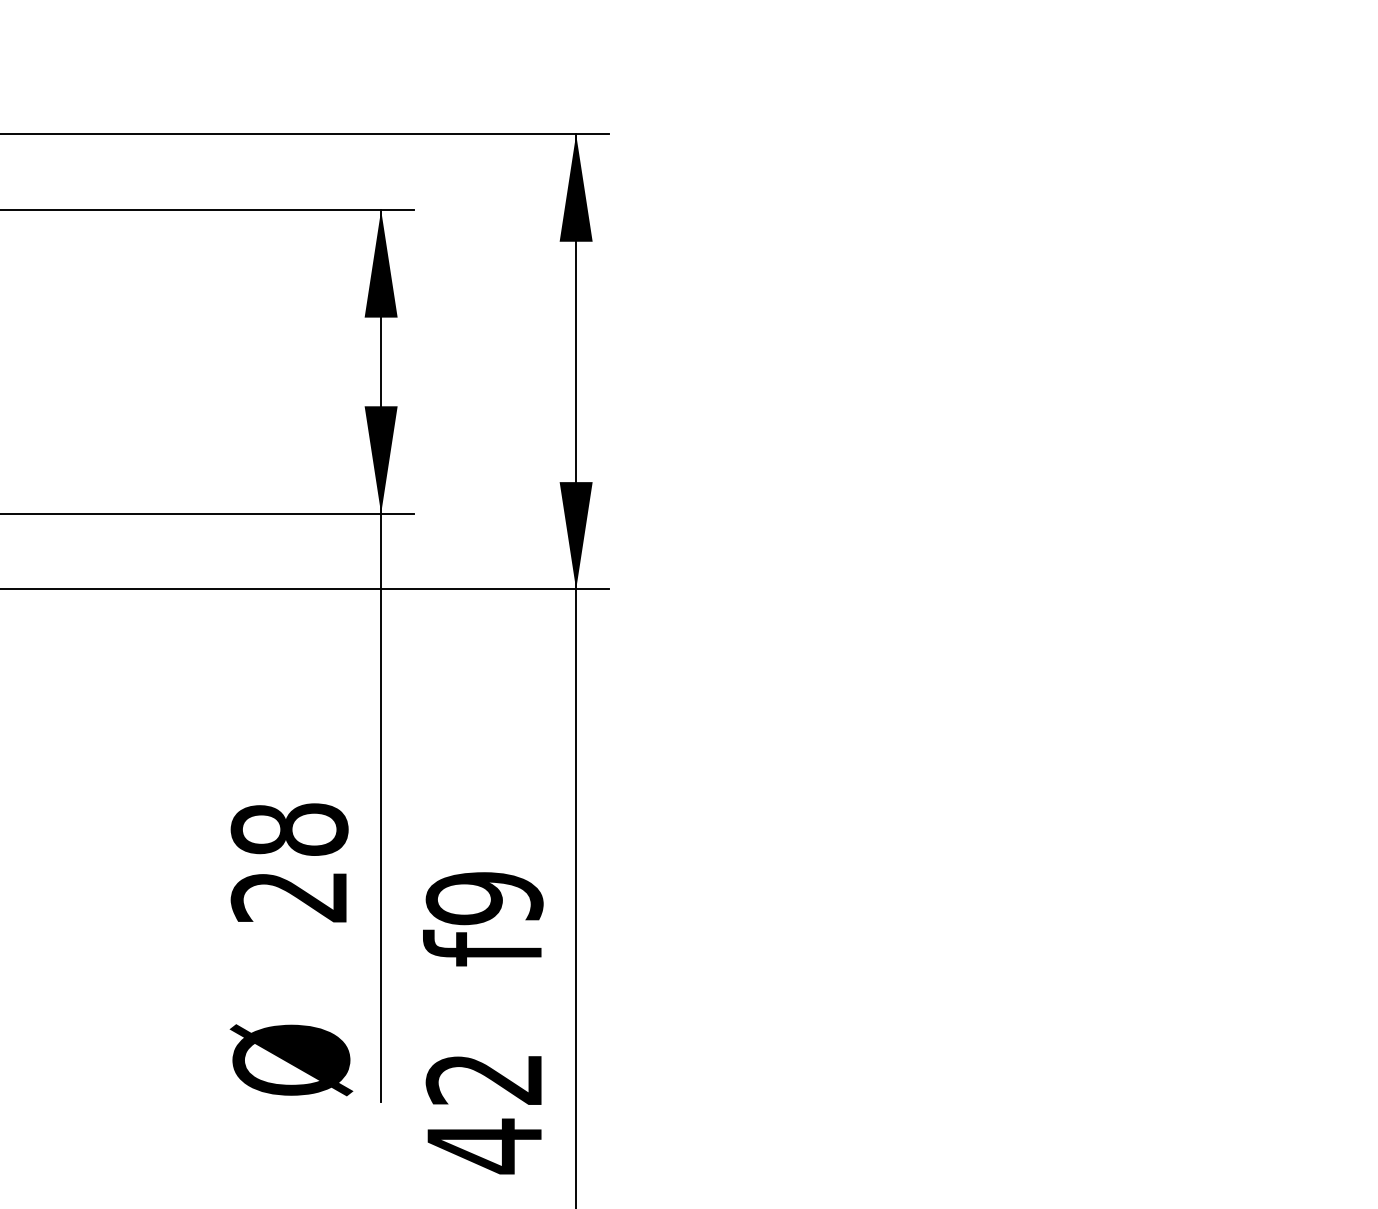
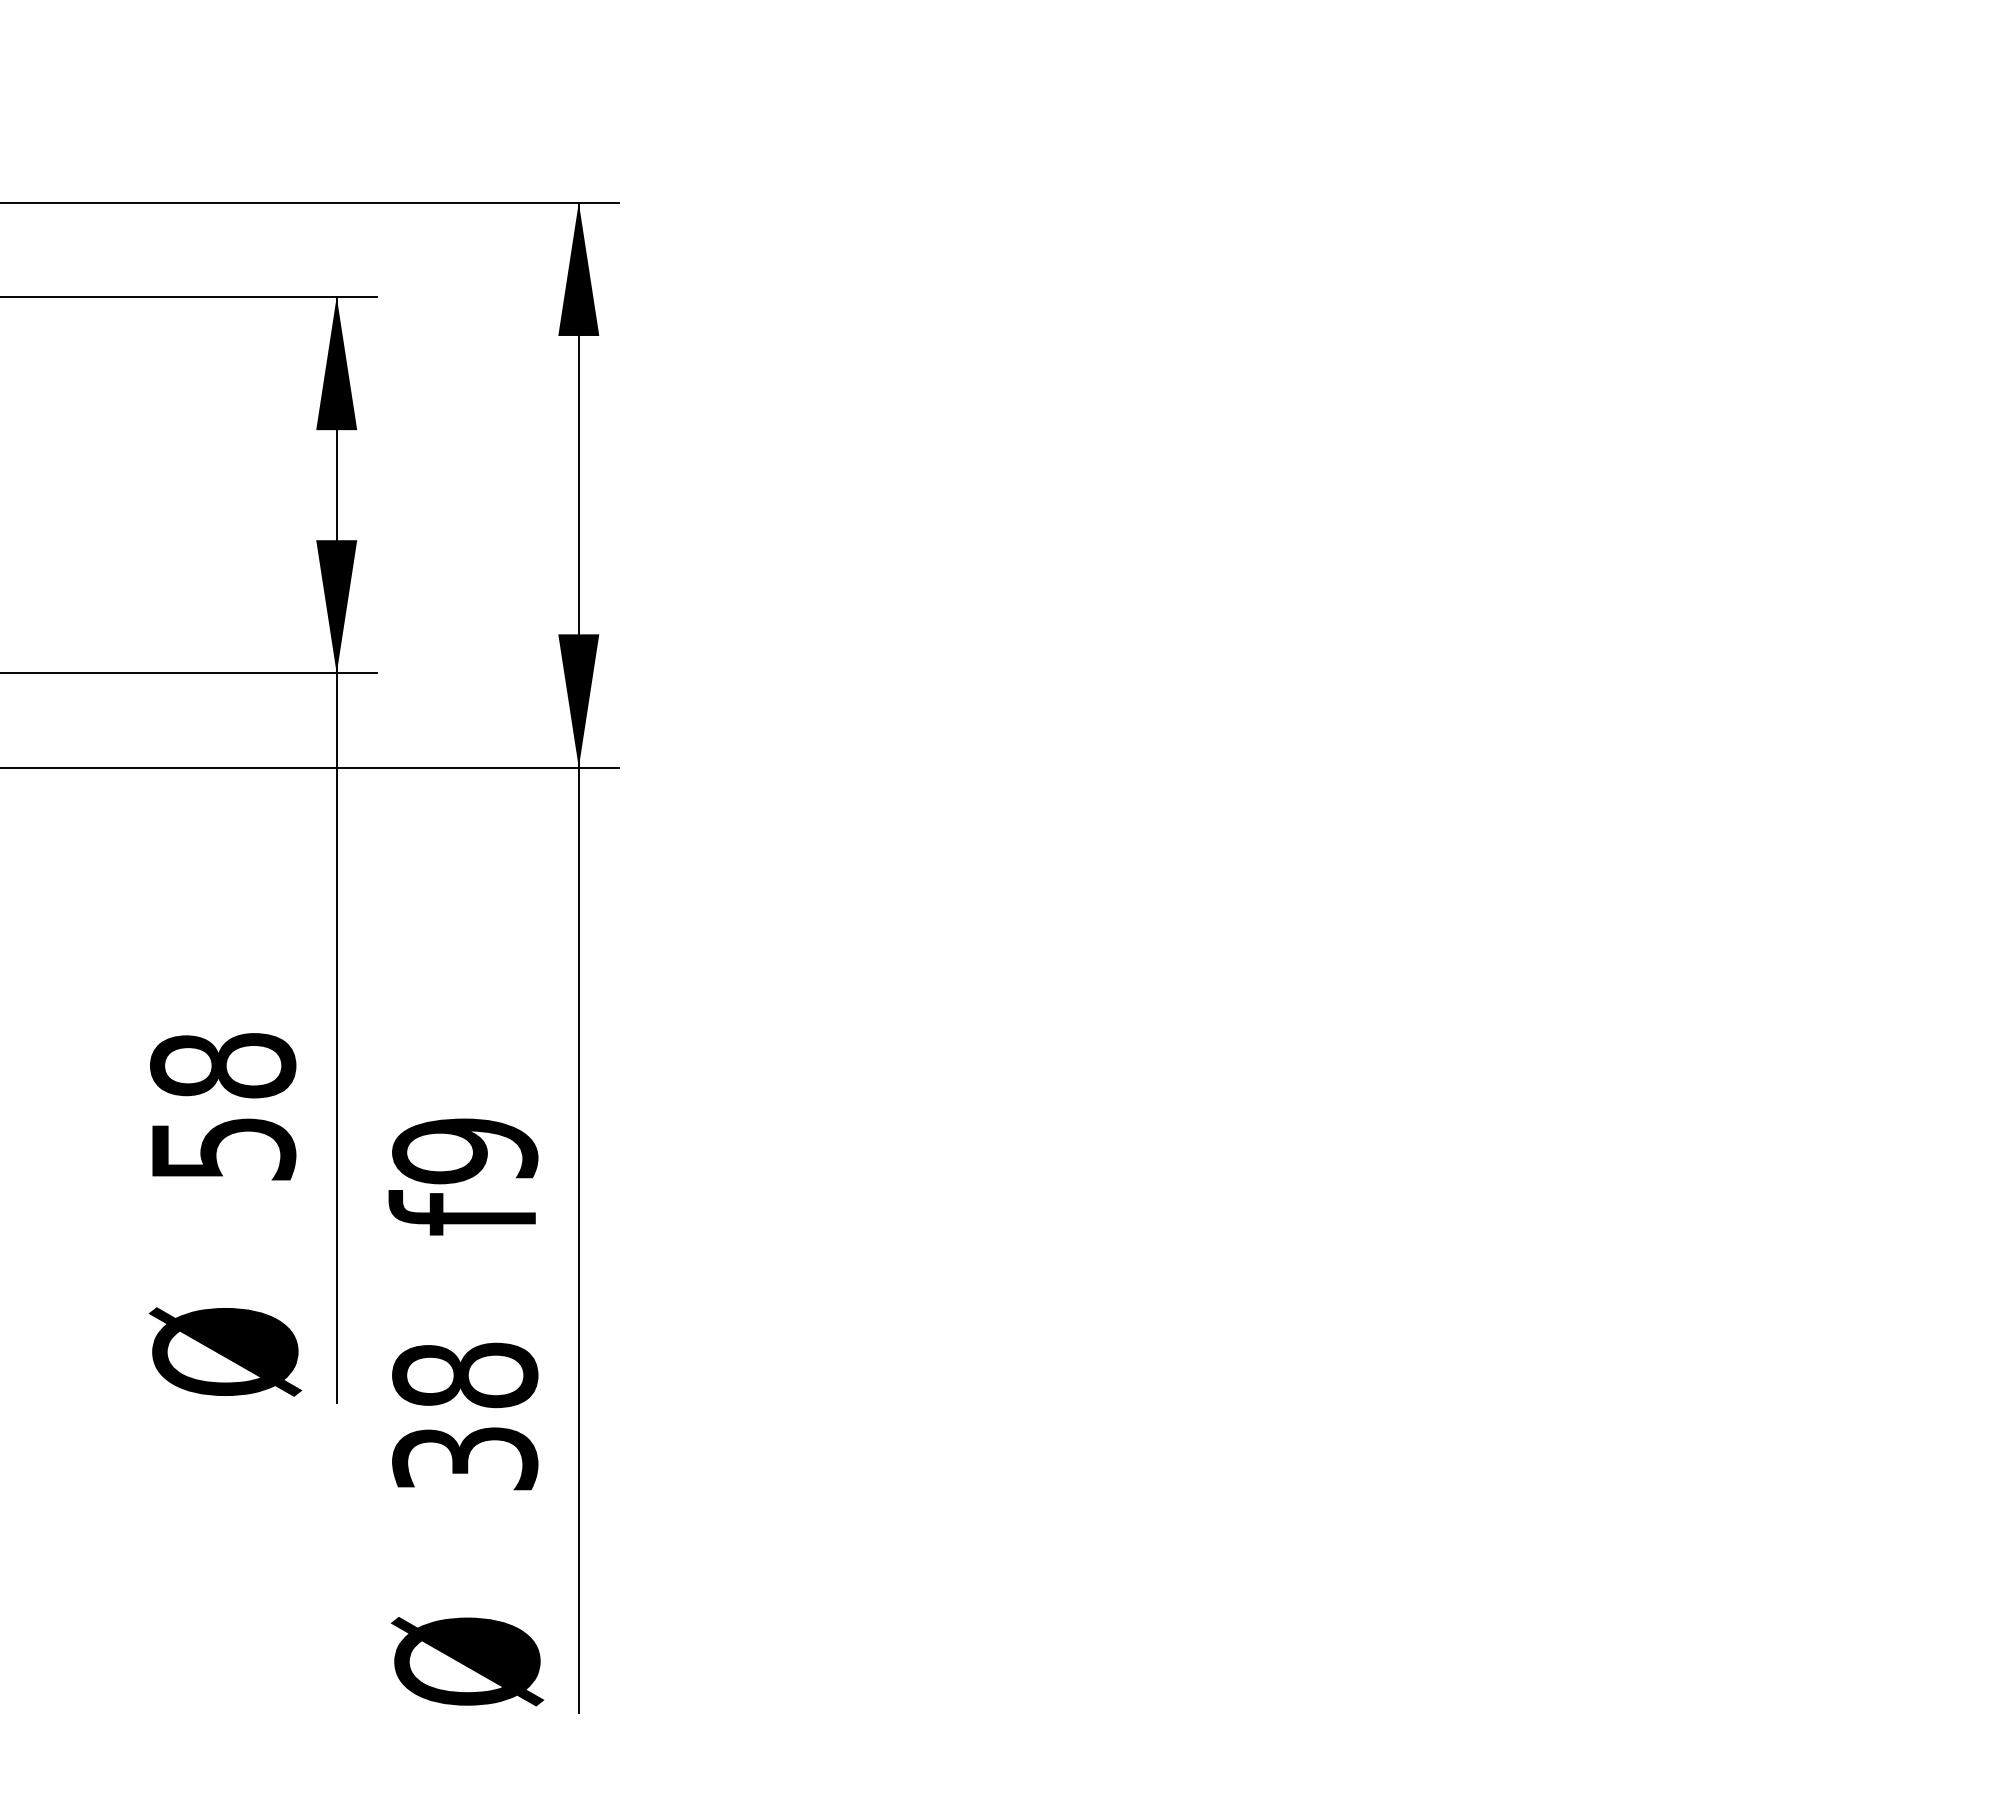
text: (289, 897) -> (223, 1149), 28 -> 58
text: (484, 1113) -> (465, 1417), 42 -> 38

